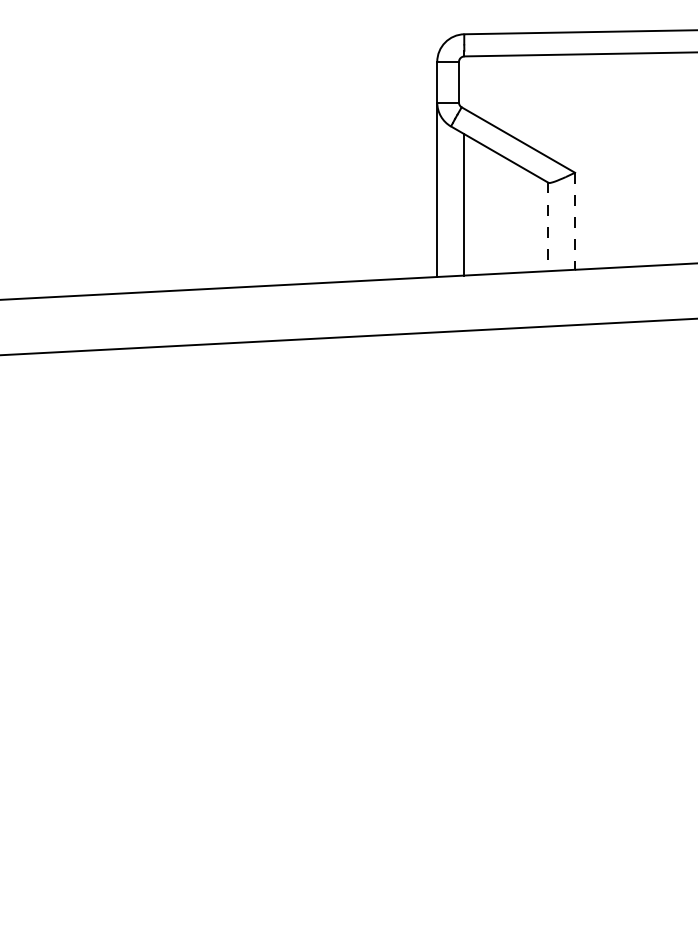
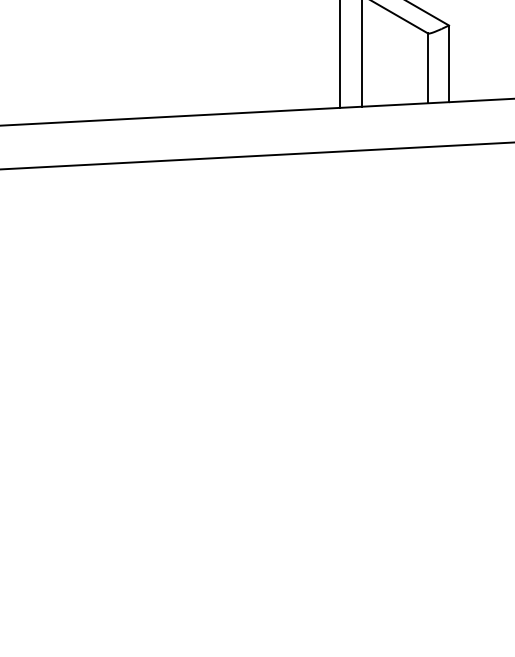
line: (575, 221) -> (449, 64), dashed -> solid
line: (547, 227) -> (427, 68), dashed -> solid

